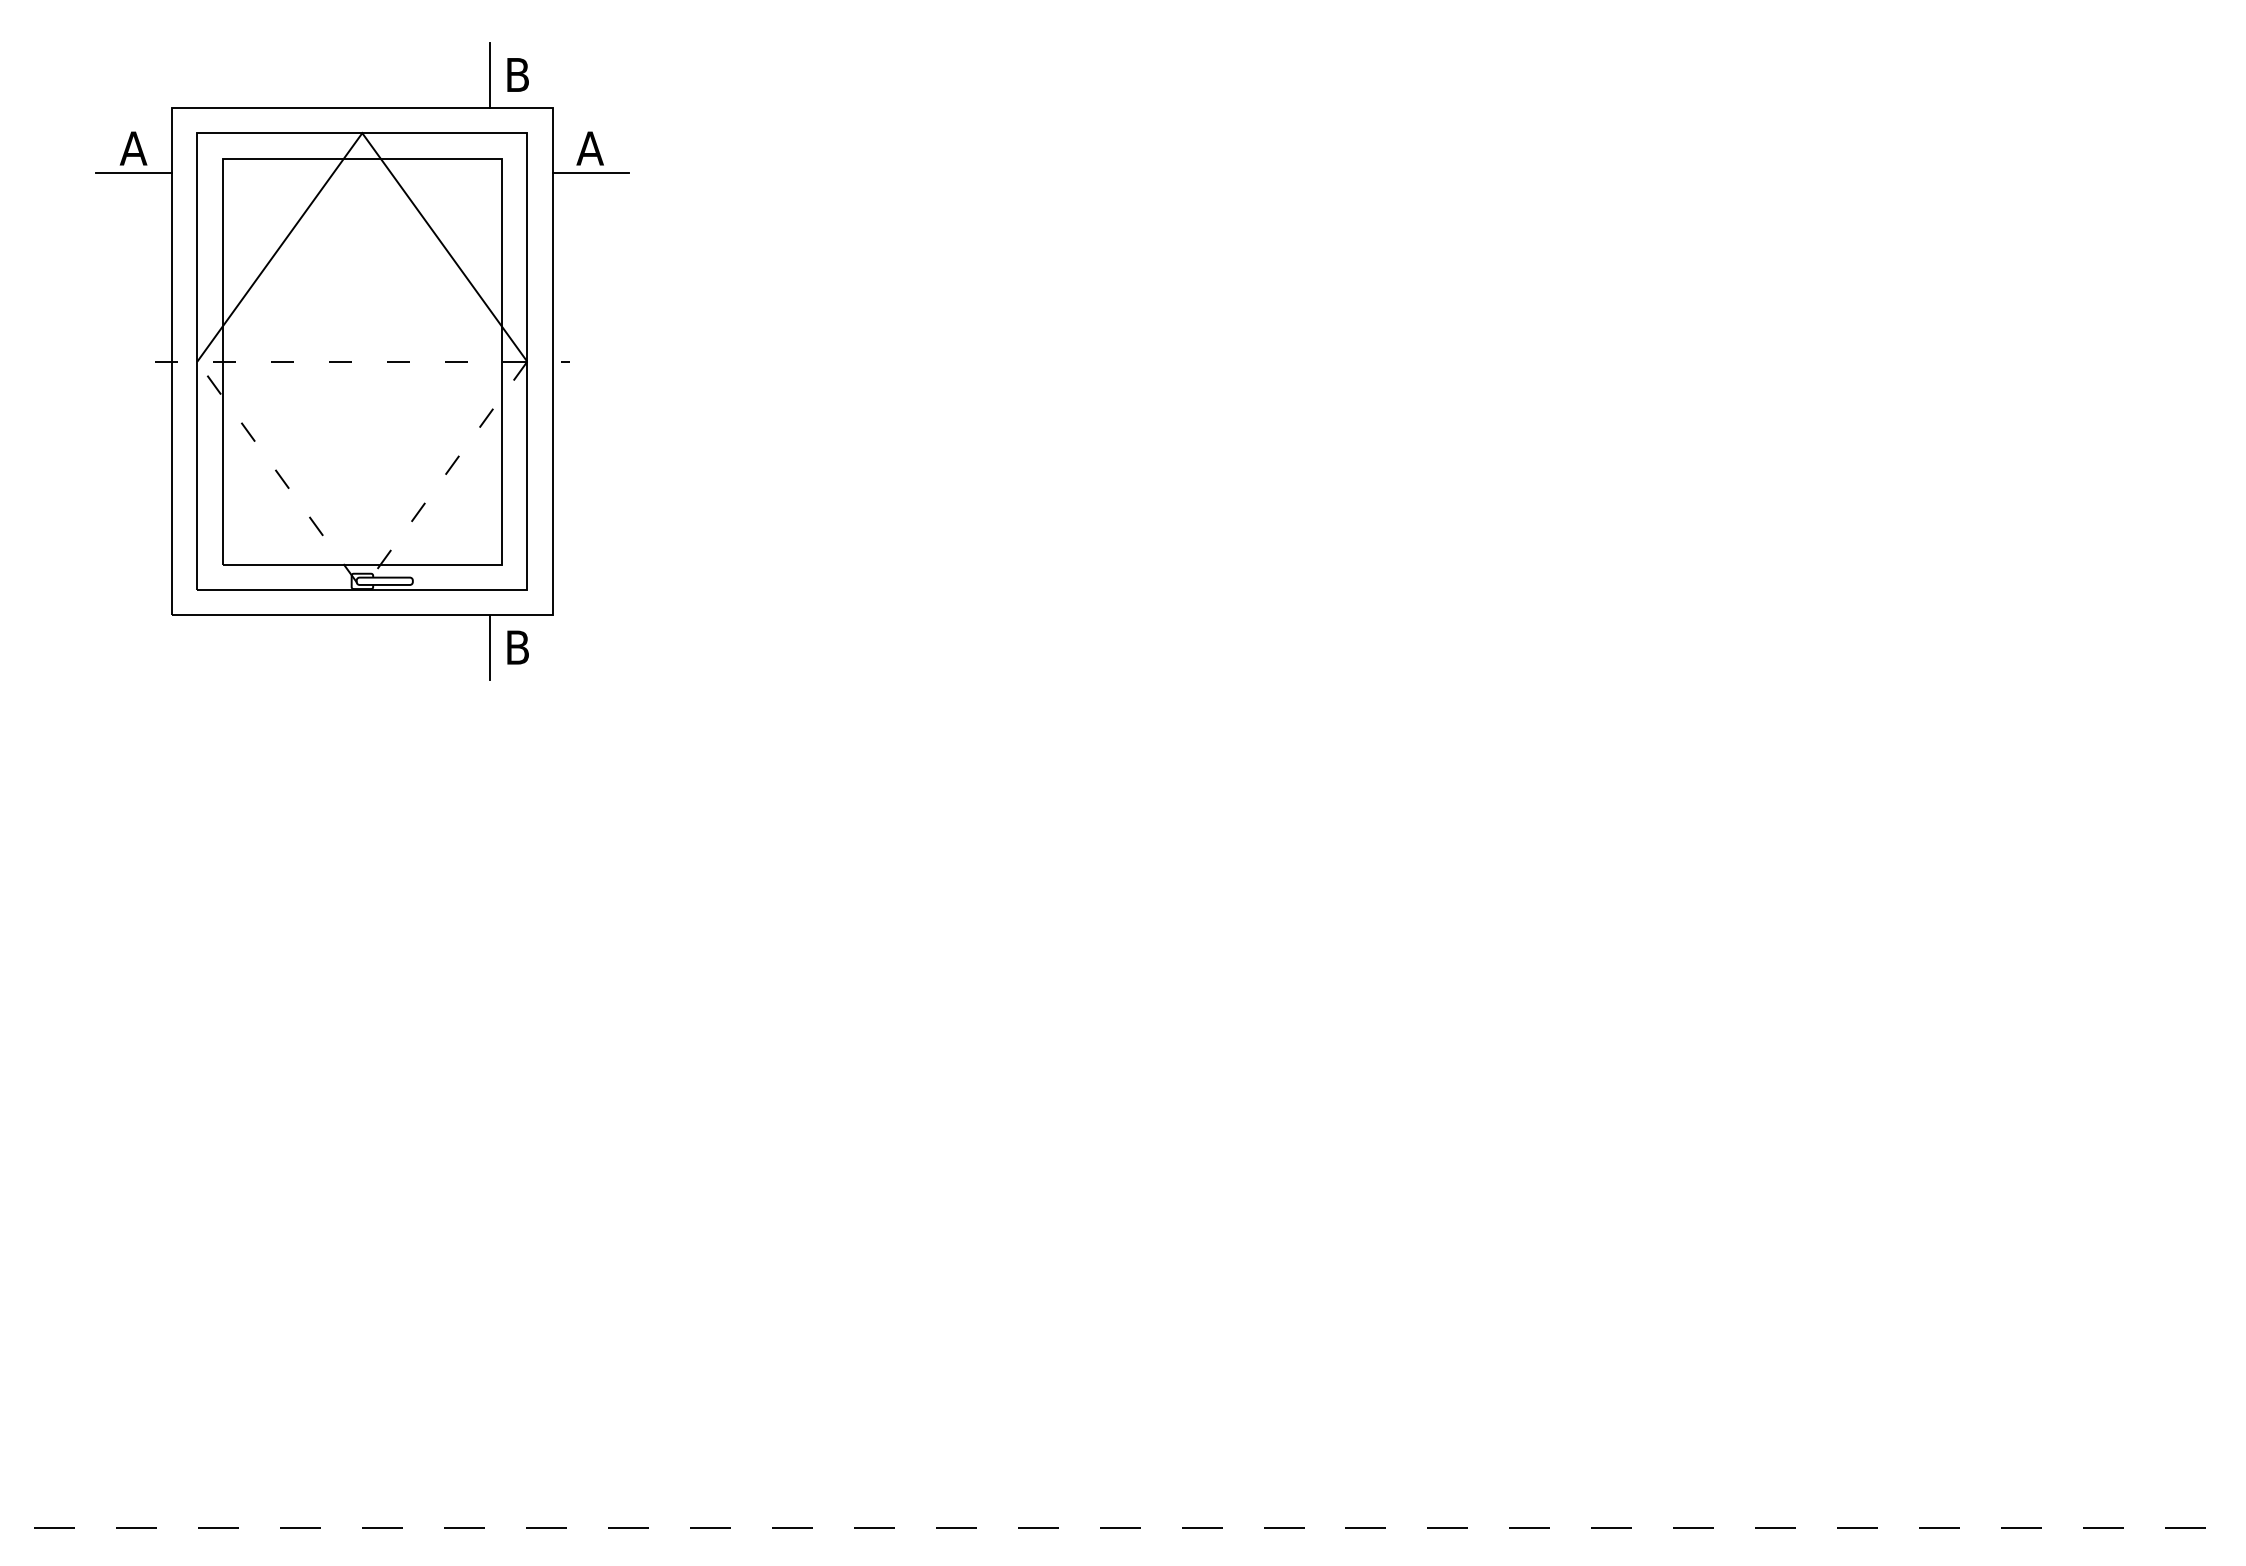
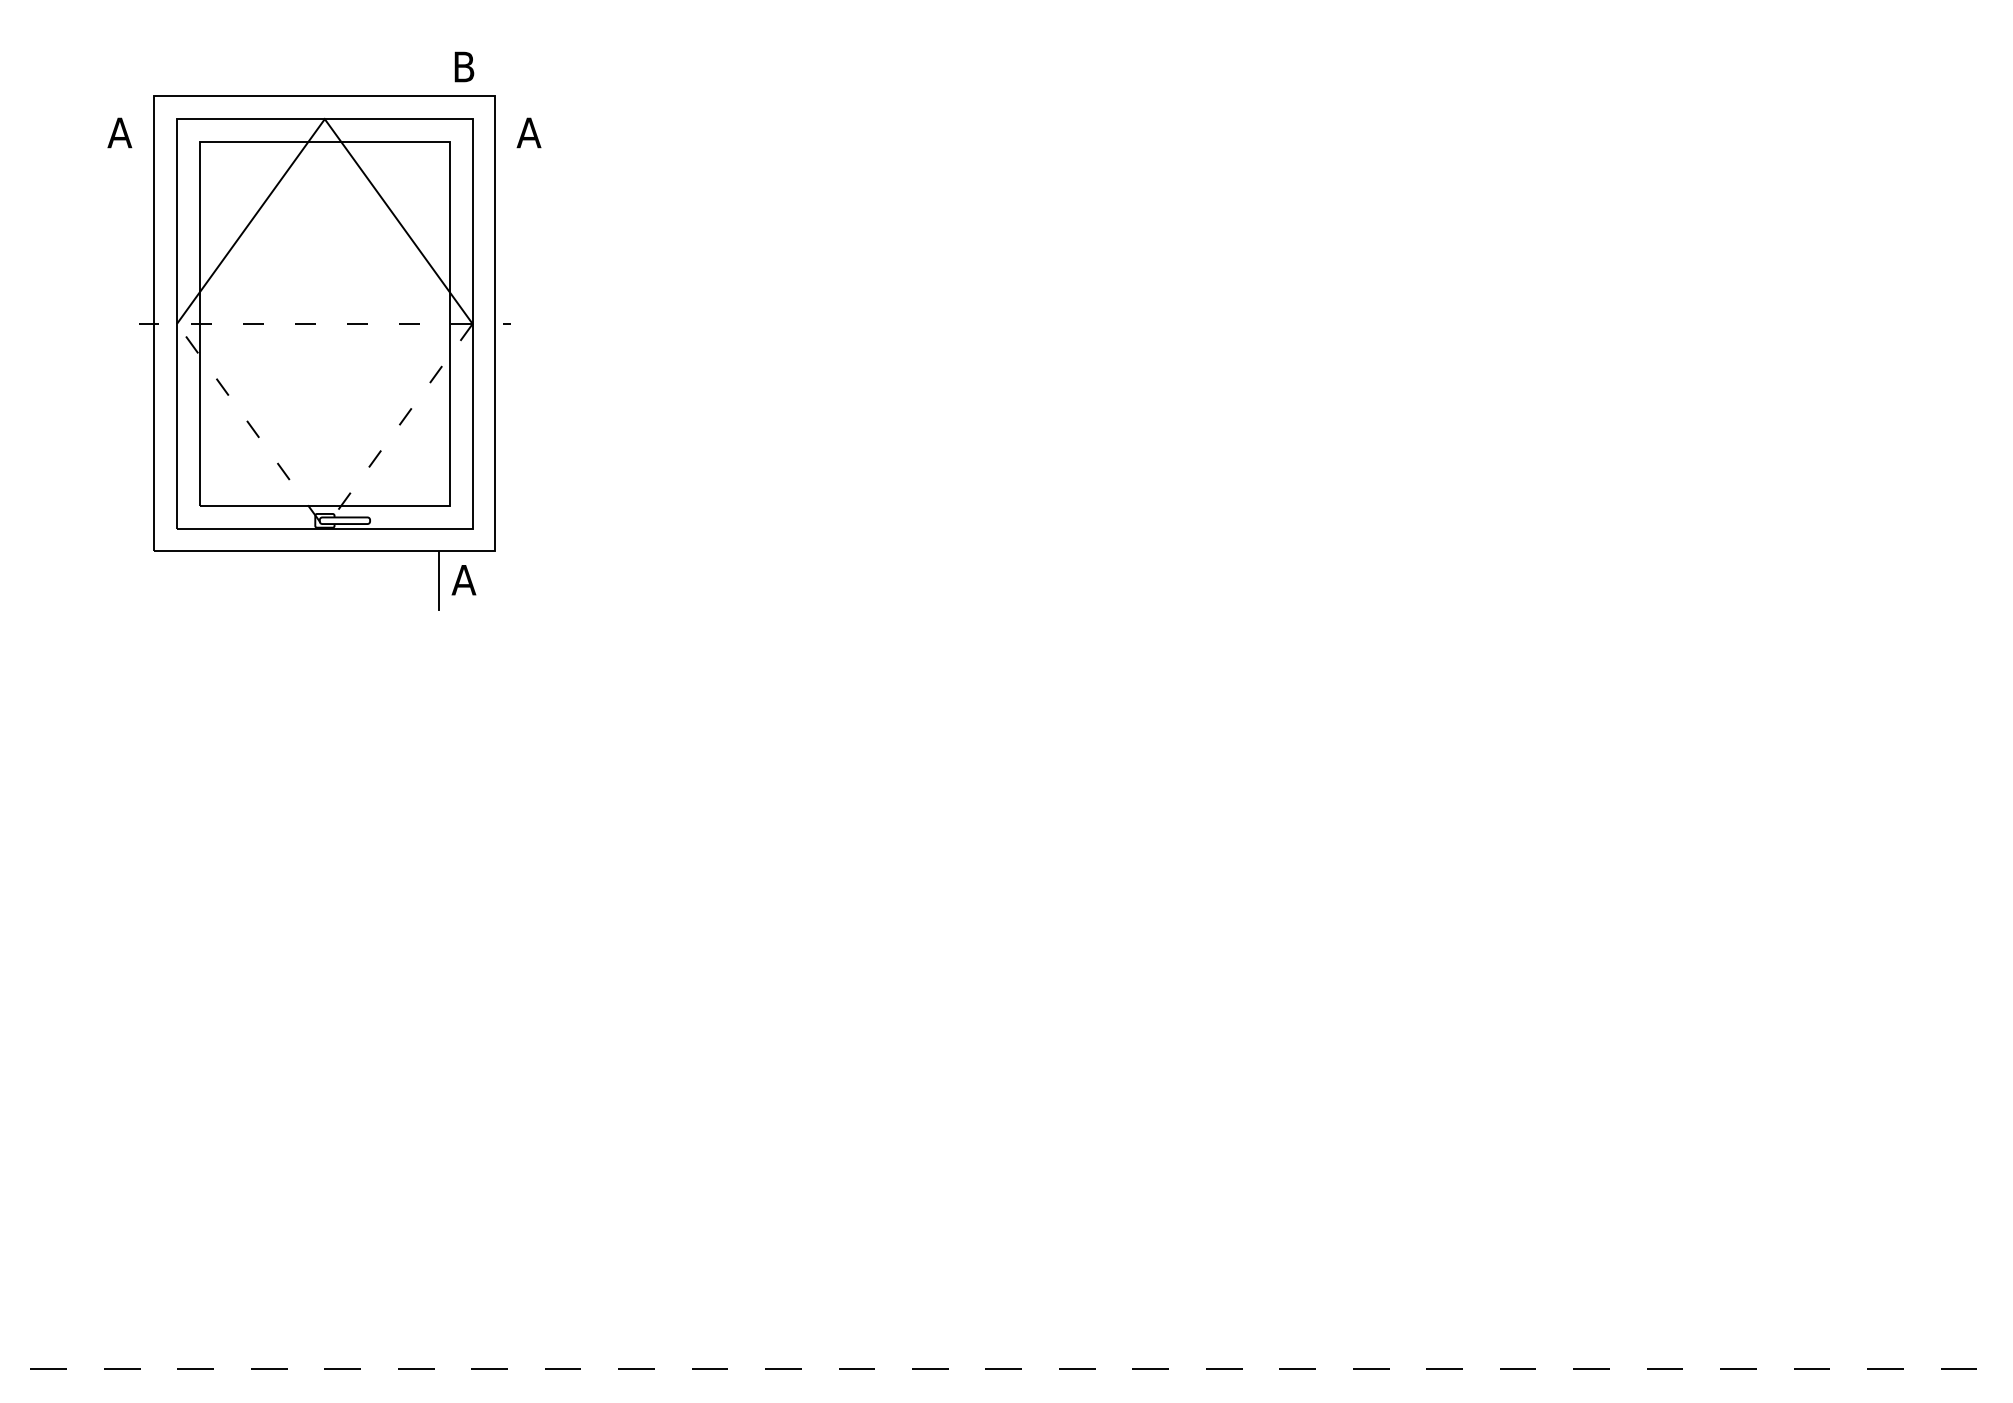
line: (490, 75) -> (439, 67), removed
line: (134, 173) -> (120, 155), removed
line: (590, 173) -> (529, 155), removed
text: (517, 647) -> (463, 580), B -> A

